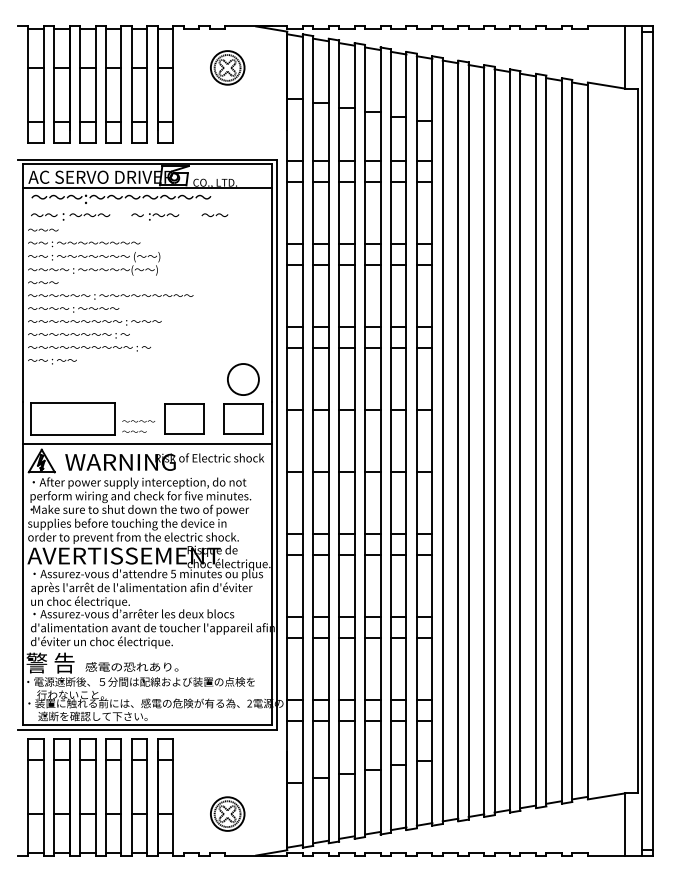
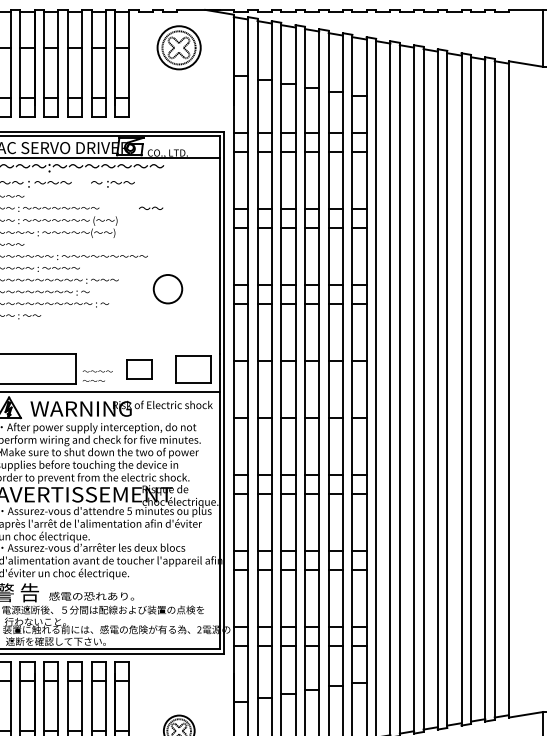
part: (227, 67) -> (179, 47), size x1.4
text: (214, 215) -> (150, 208), moved
circle: (243, 379) -> (168, 289), moved
part: (184, 418) -> (139, 368), size x0.7

